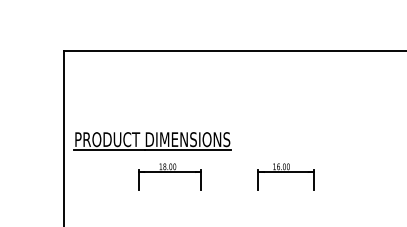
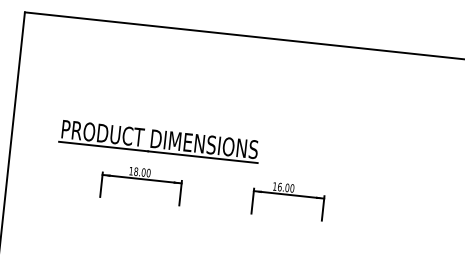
part: (152, 141) -> (159, 141), moved

